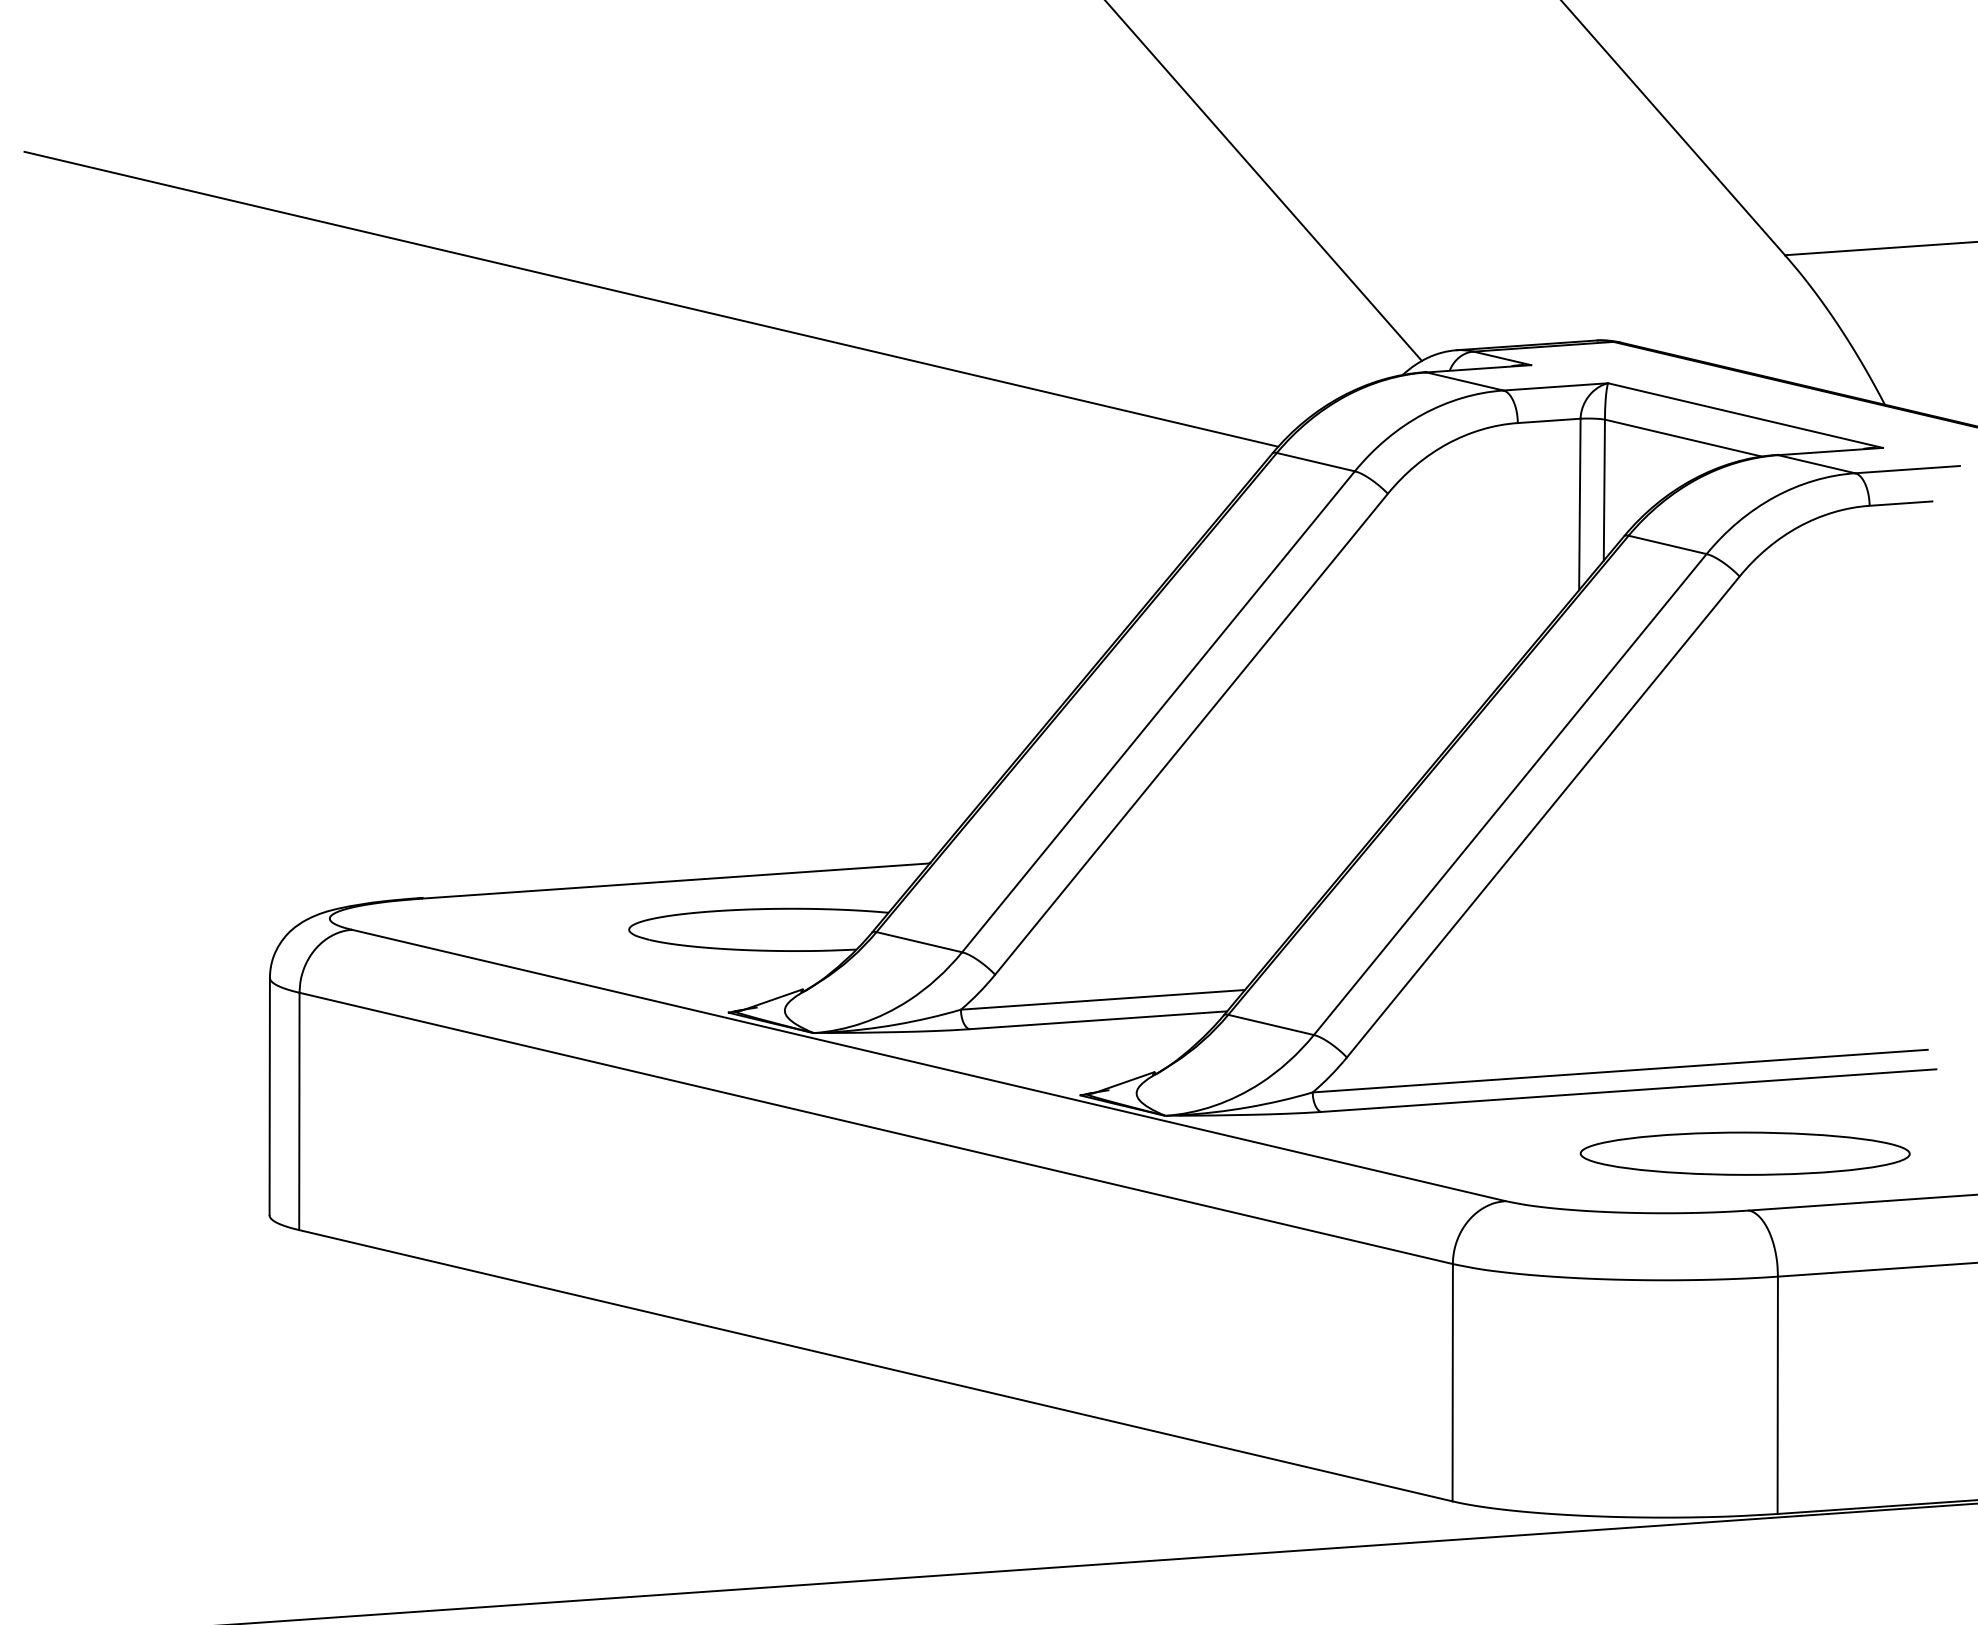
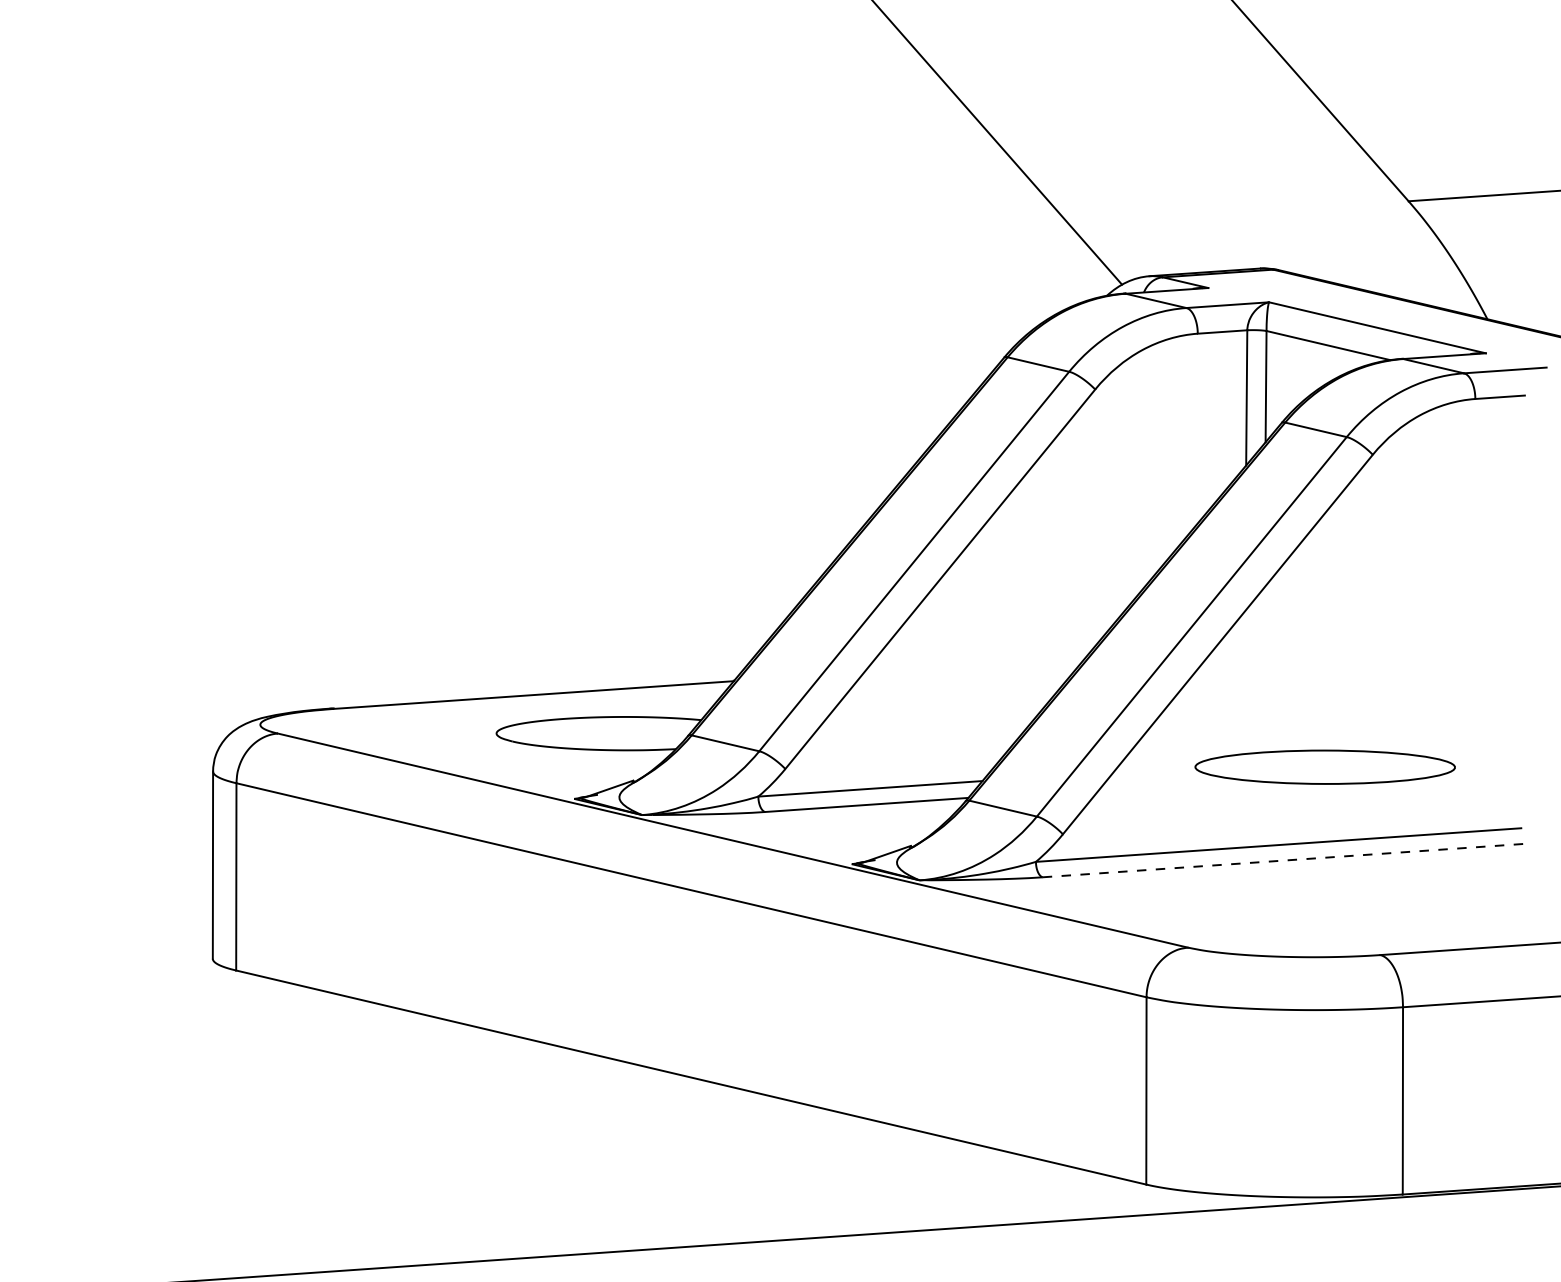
line: (650, 298) -> (513, 235), removed
line: (1628, 1090) -> (1285, 860), solid -> dashed
part: (1744, 1152) -> (1324, 766), moved

